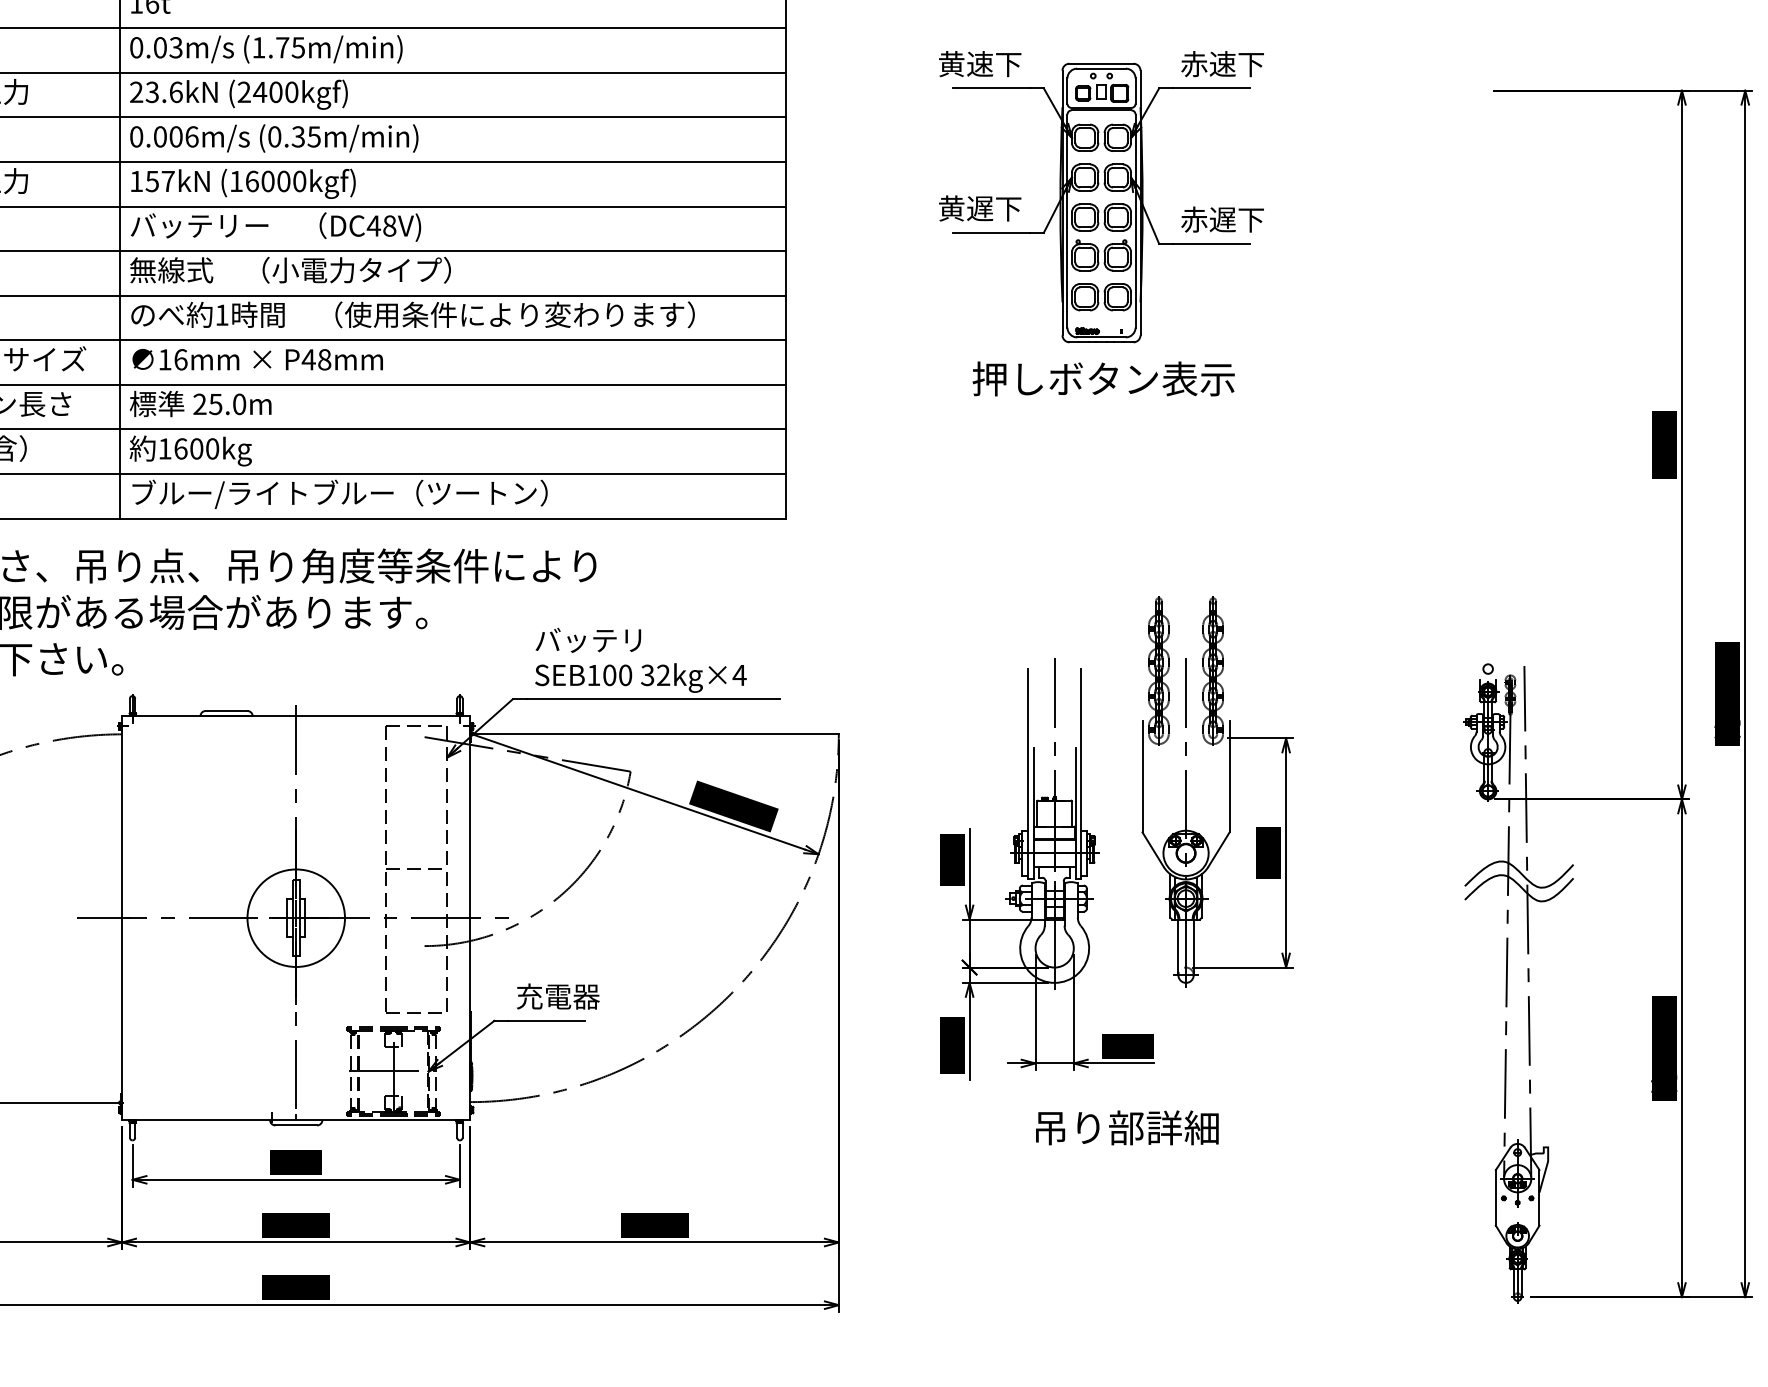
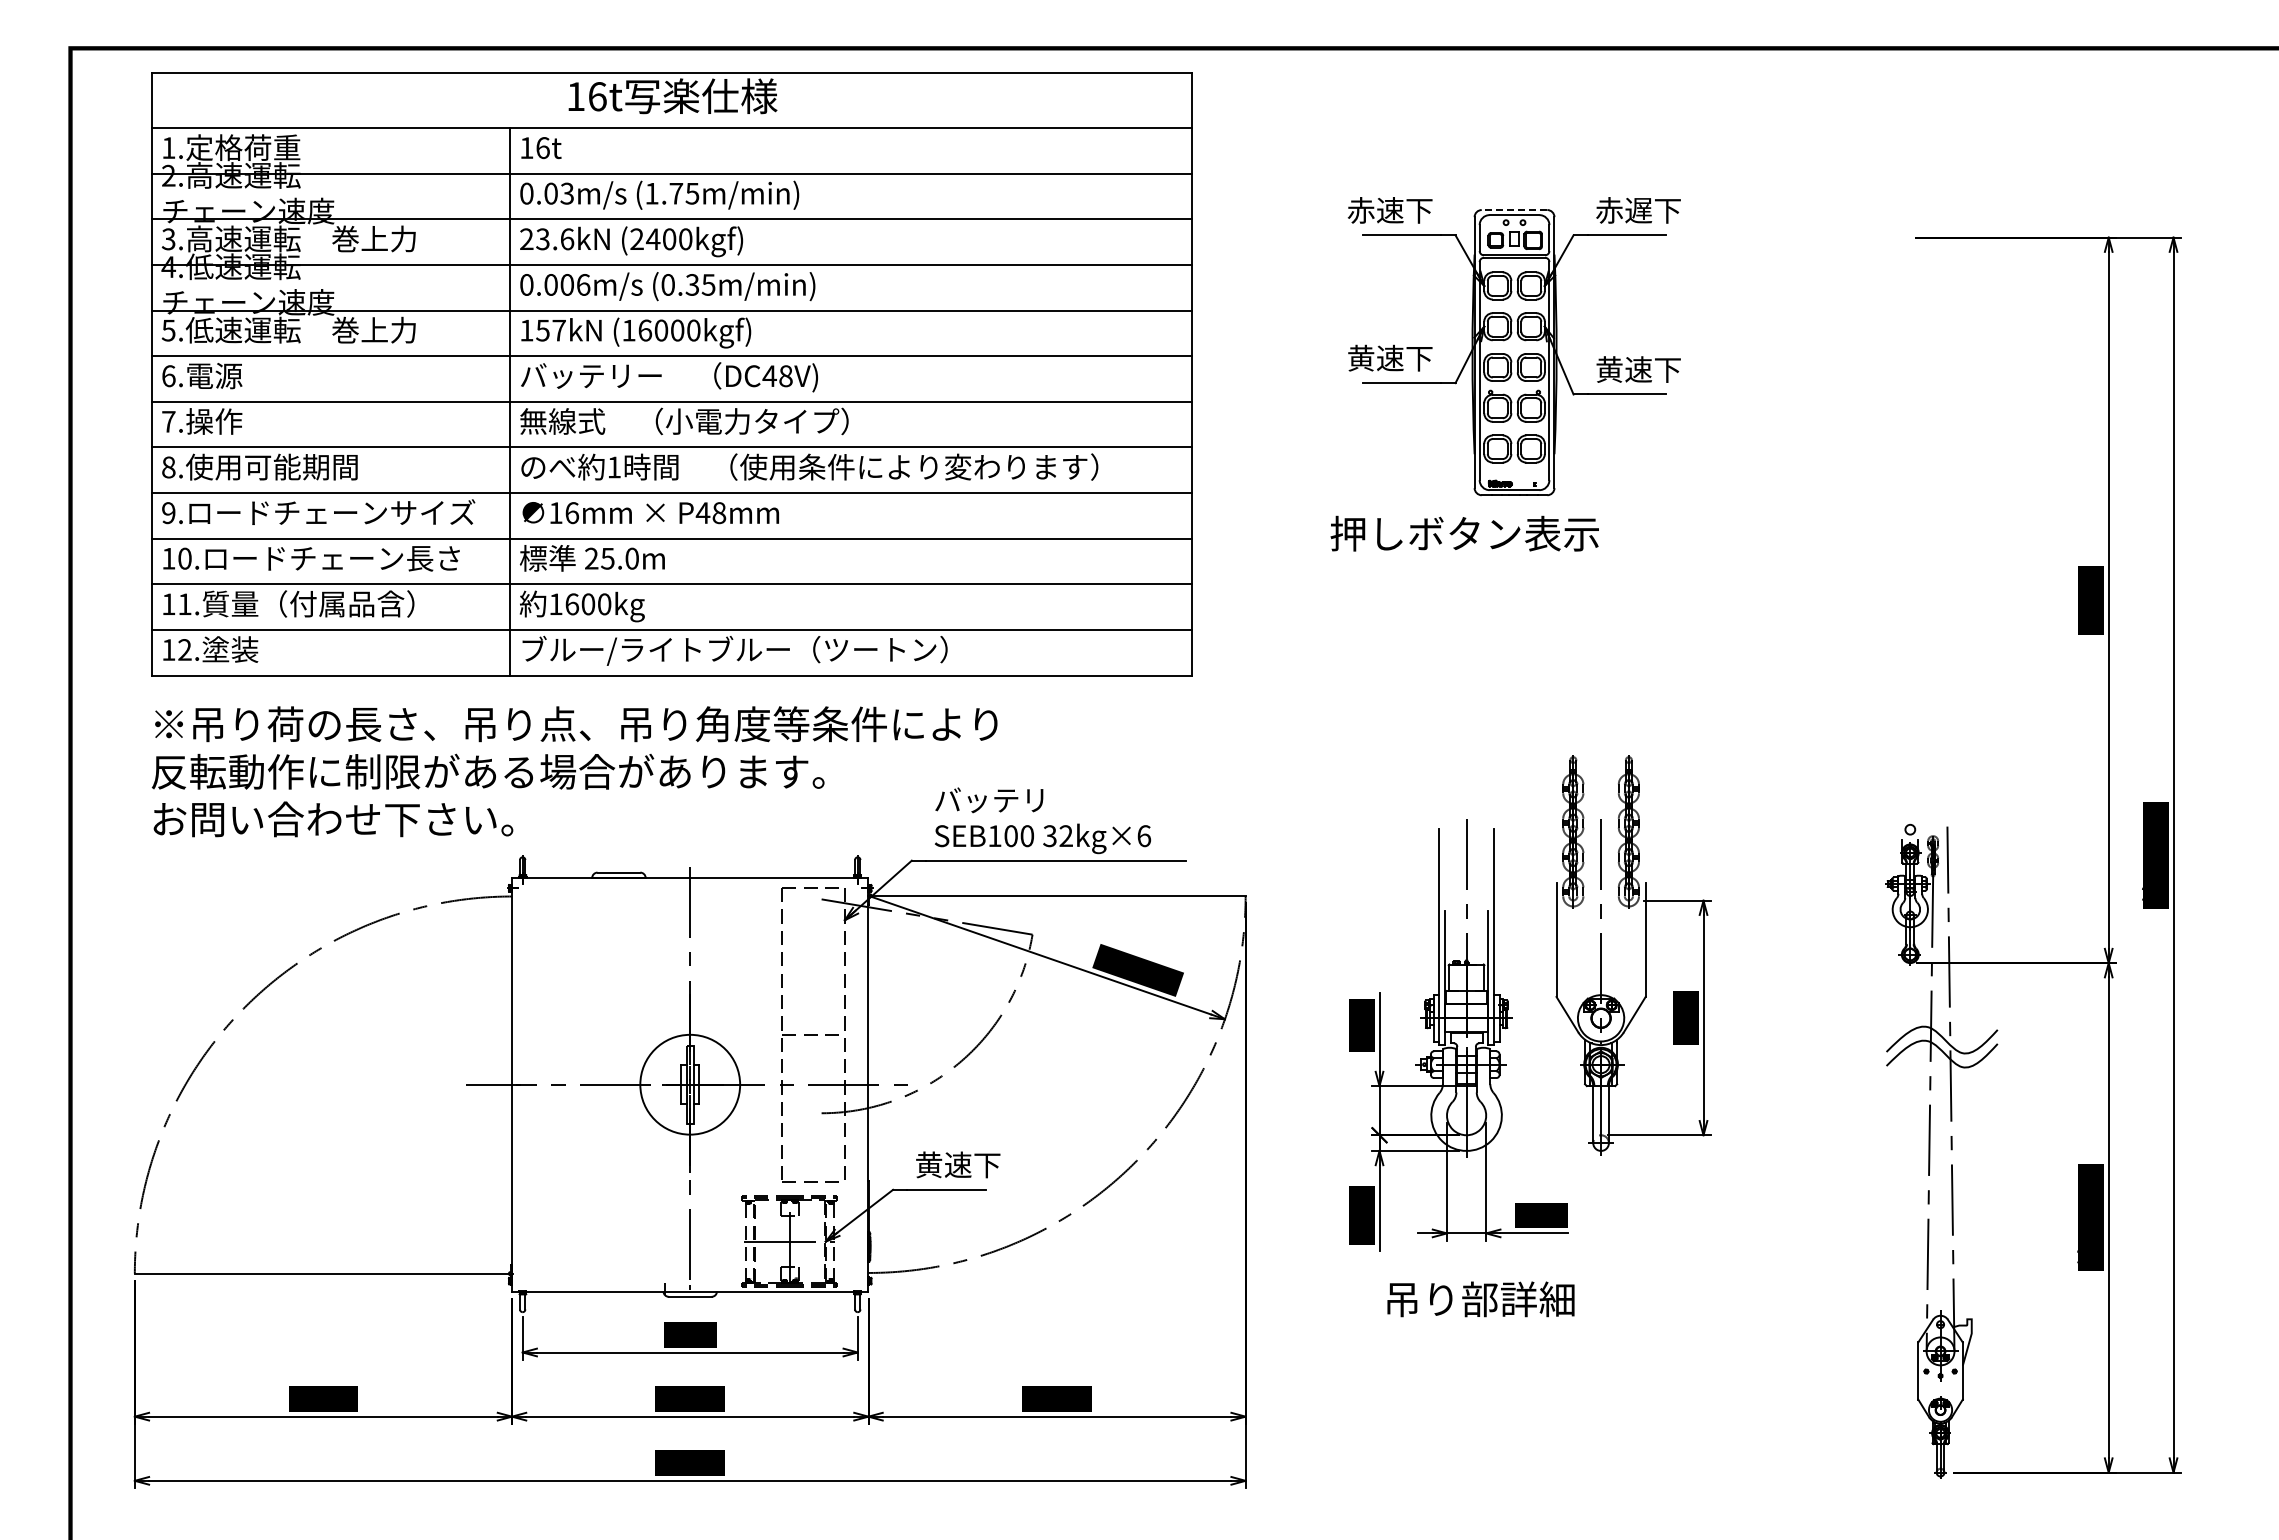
text: (1223, 63) -> (1639, 209), 赤速下 -> 赤遅下
text: (951, 64) -> (1360, 210), 黄速下 -> 赤速下
line: (1101, 64) -> (1514, 210), solid -> dashed
text: (981, 206) -> (1391, 356), 黄遅下 -> 黄速下
text: (1207, 219) -> (1623, 369), 赤遅下 -> 黄速下
text: (1103, 378) -> (1464, 533), moved
text: (739, 675) -> (1143, 836), 32kg×4 -> 32kg×6
text: (558, 996) -> (958, 1164), 充電器 -> 黄速下
text: (1126, 1128) -> (1480, 1299), moved

